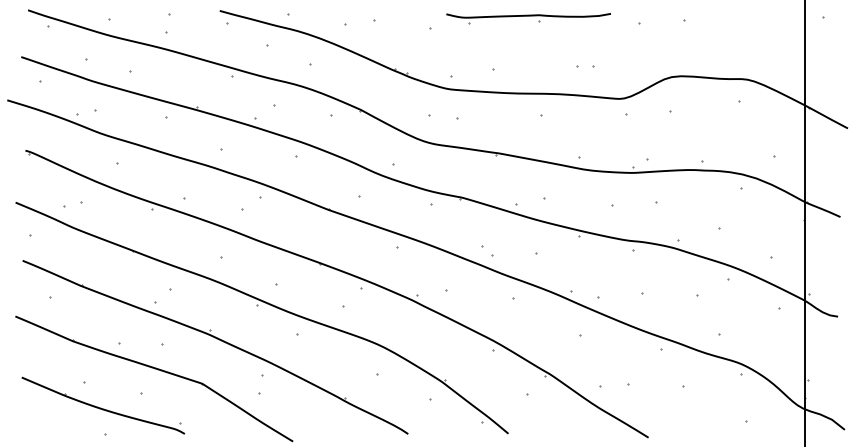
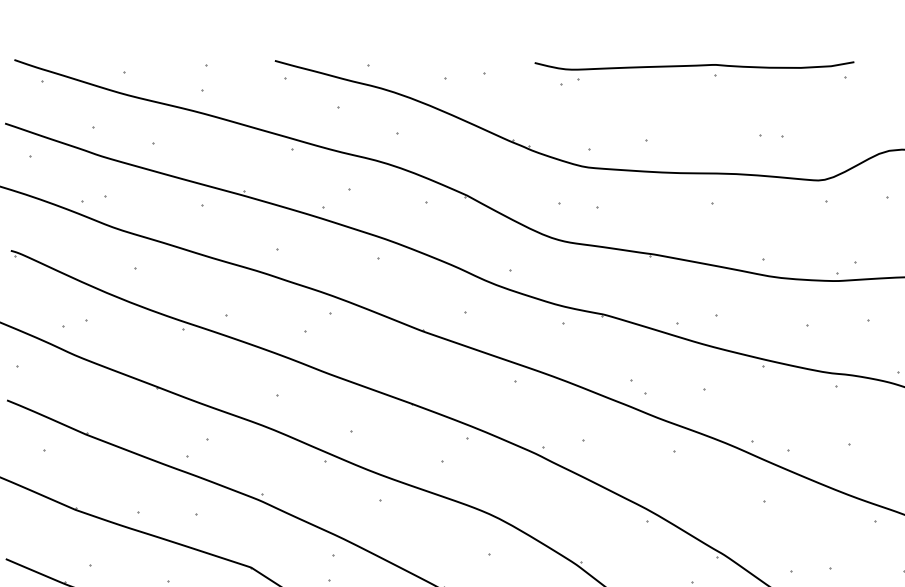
part: (528, 18) -> (694, 71), size x1.43

